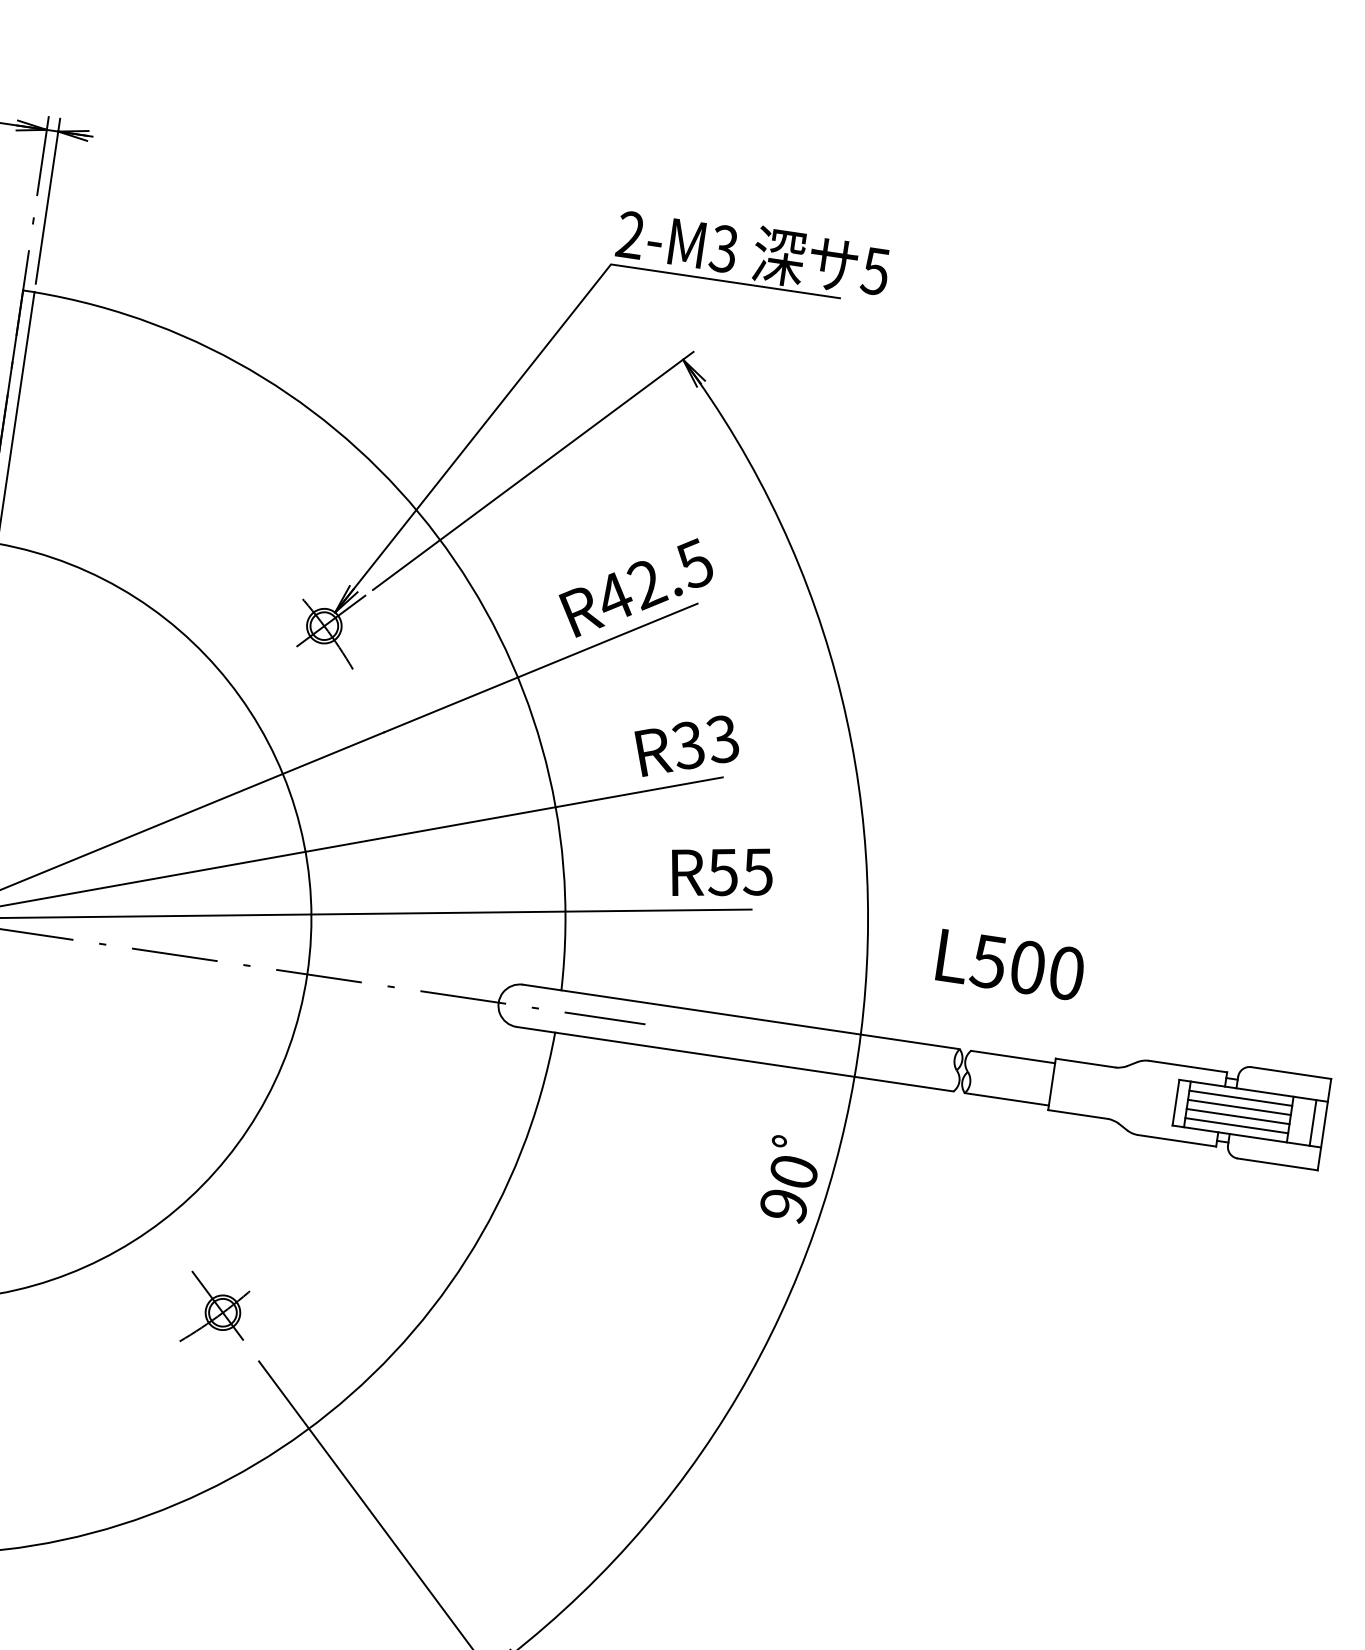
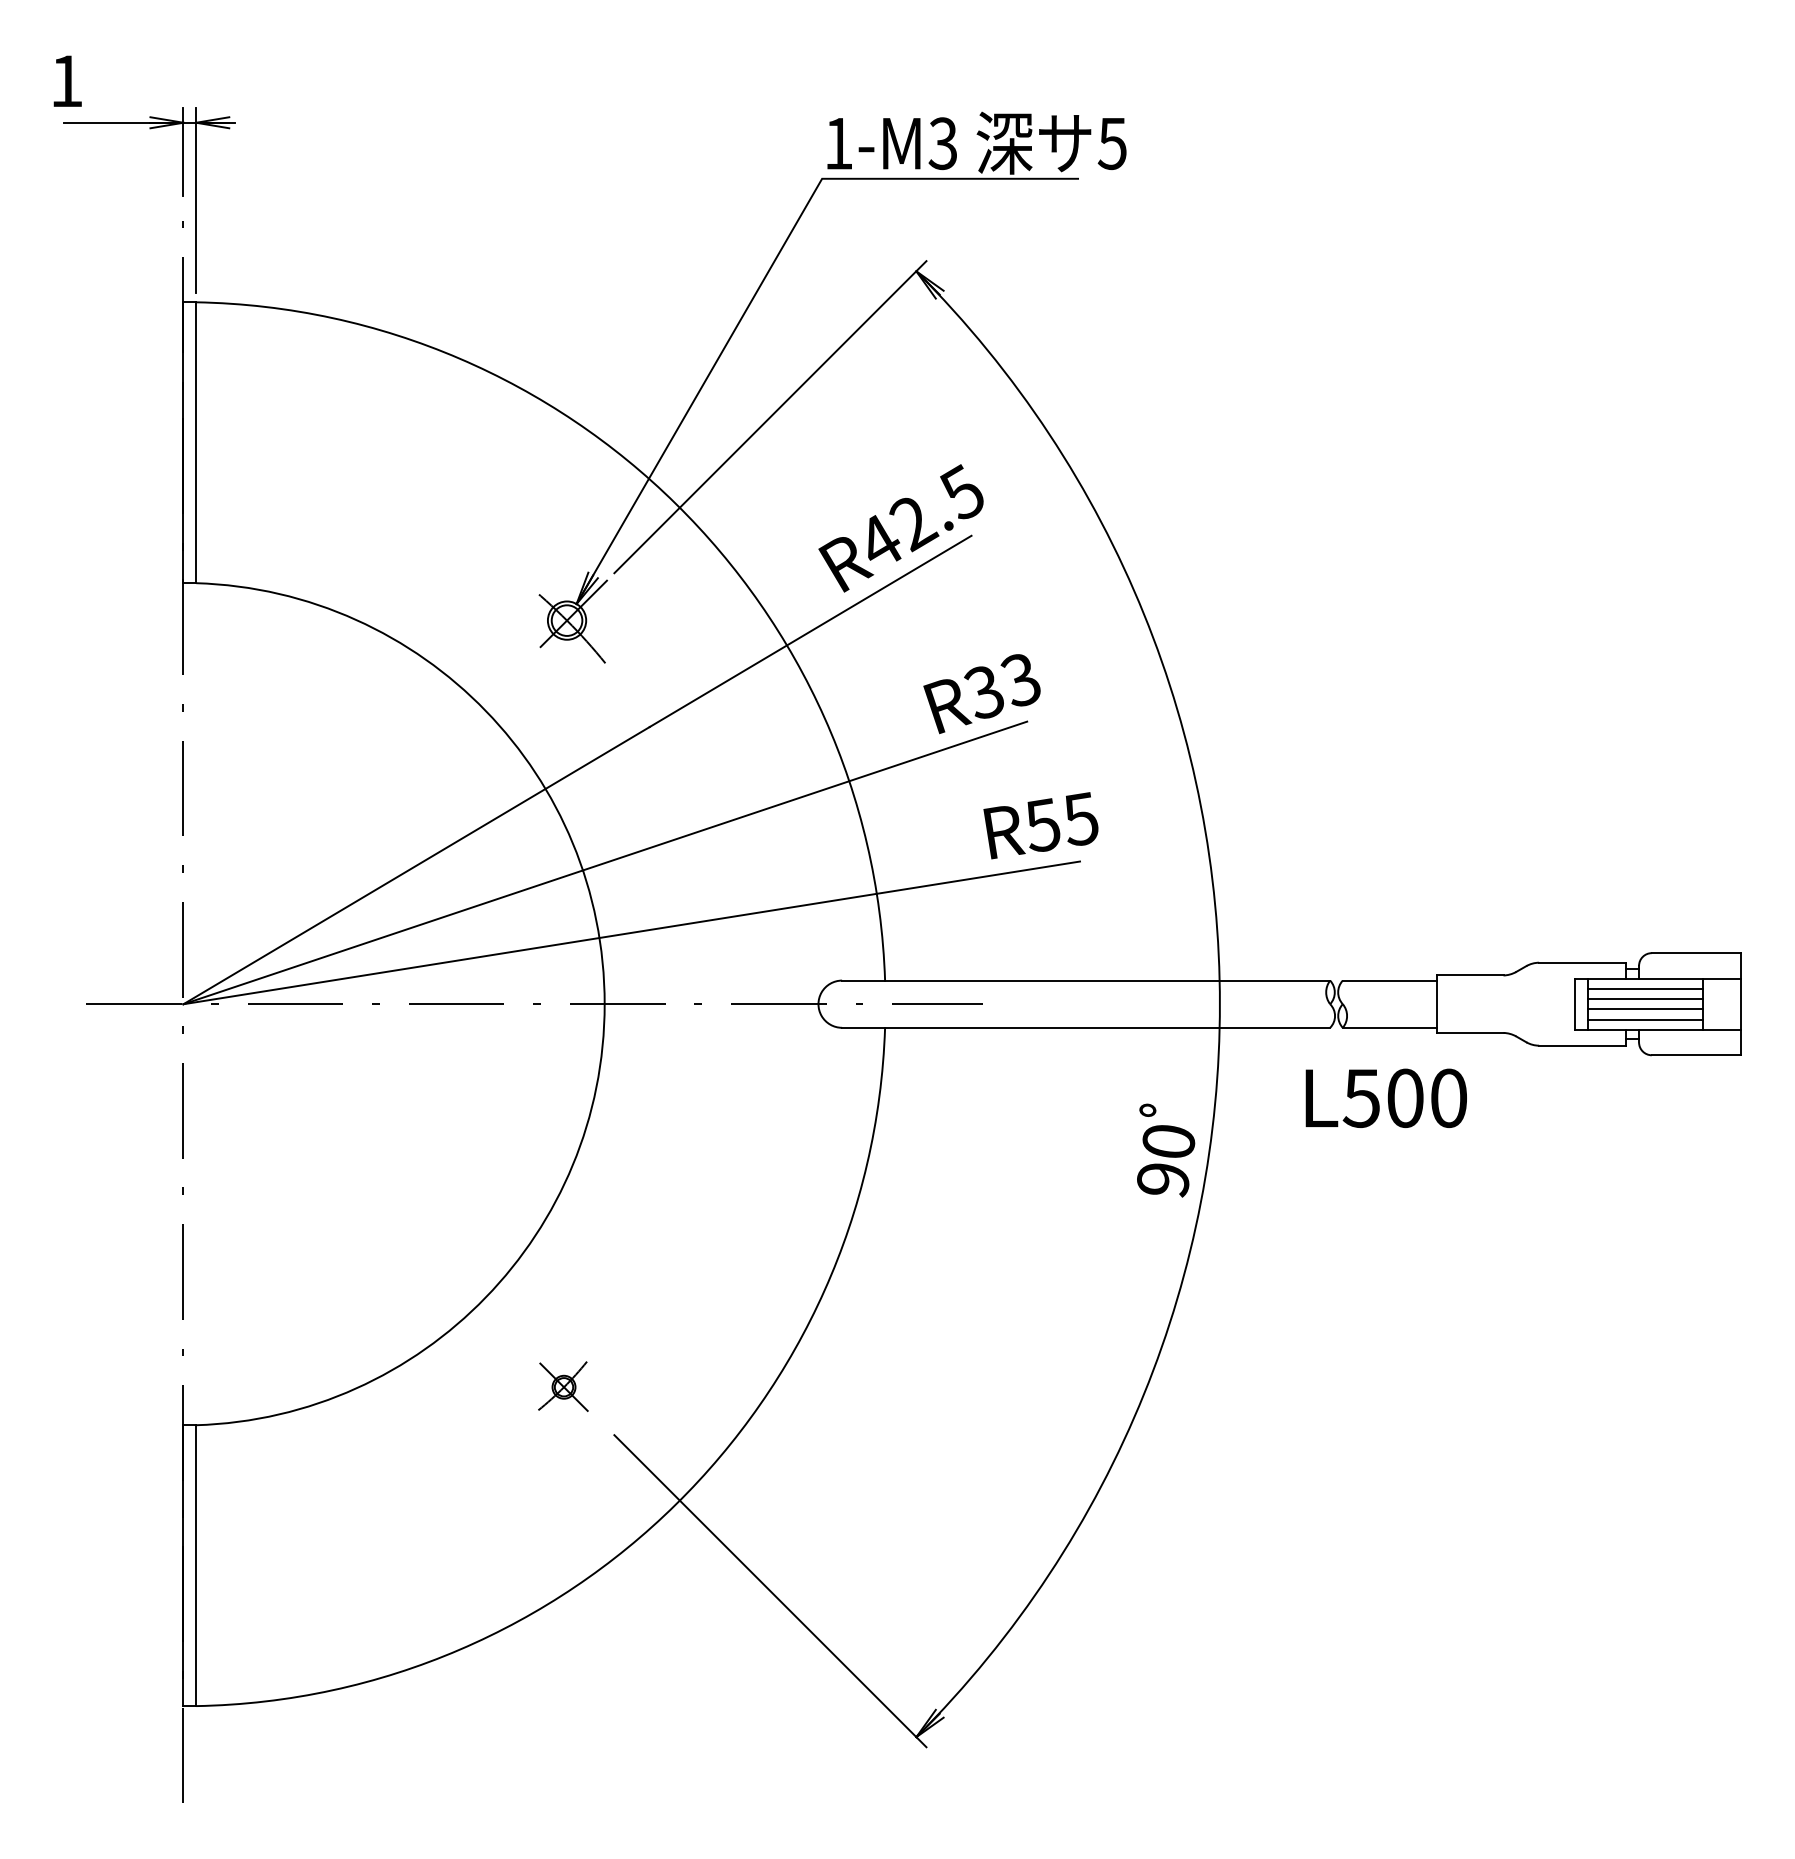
text: (630, 235) -> (838, 143), 2-M3 -> 1-M3
text: (1010, 964) -> (1385, 1097), moved
line: (1313, 1122) -> (1728, 1003), removed
part: (216, 1310) -> (559, 1386), size x0.6

